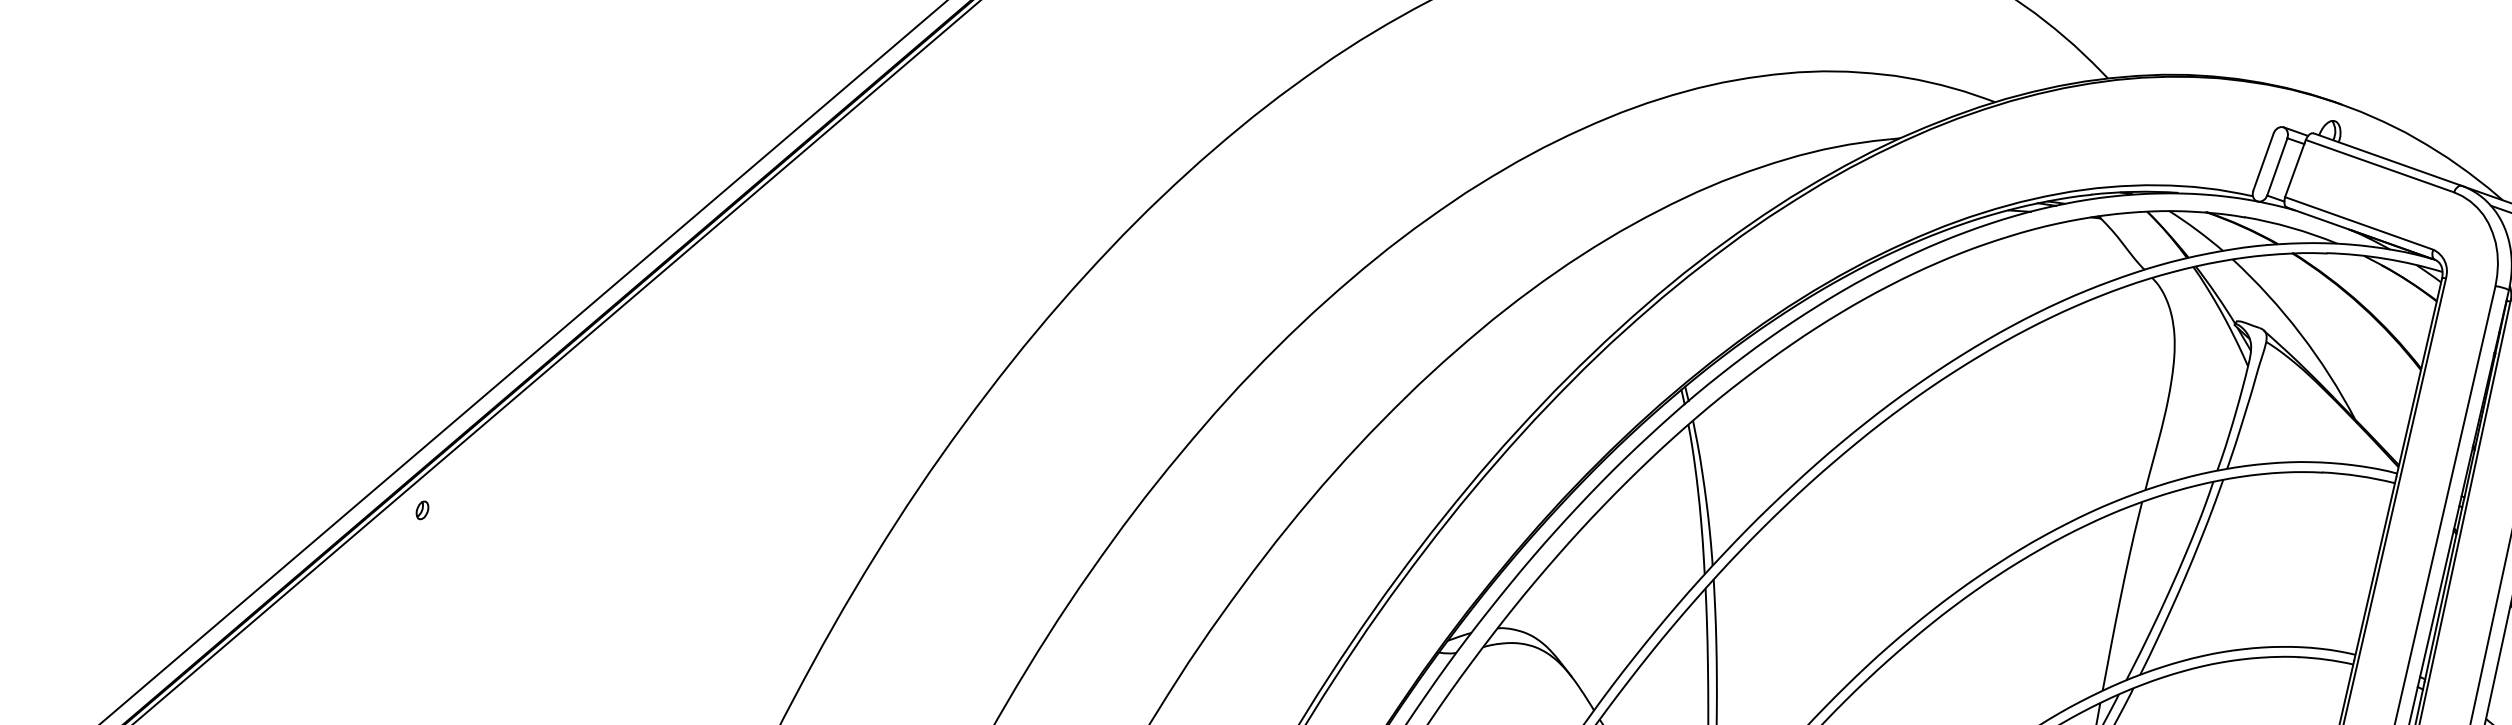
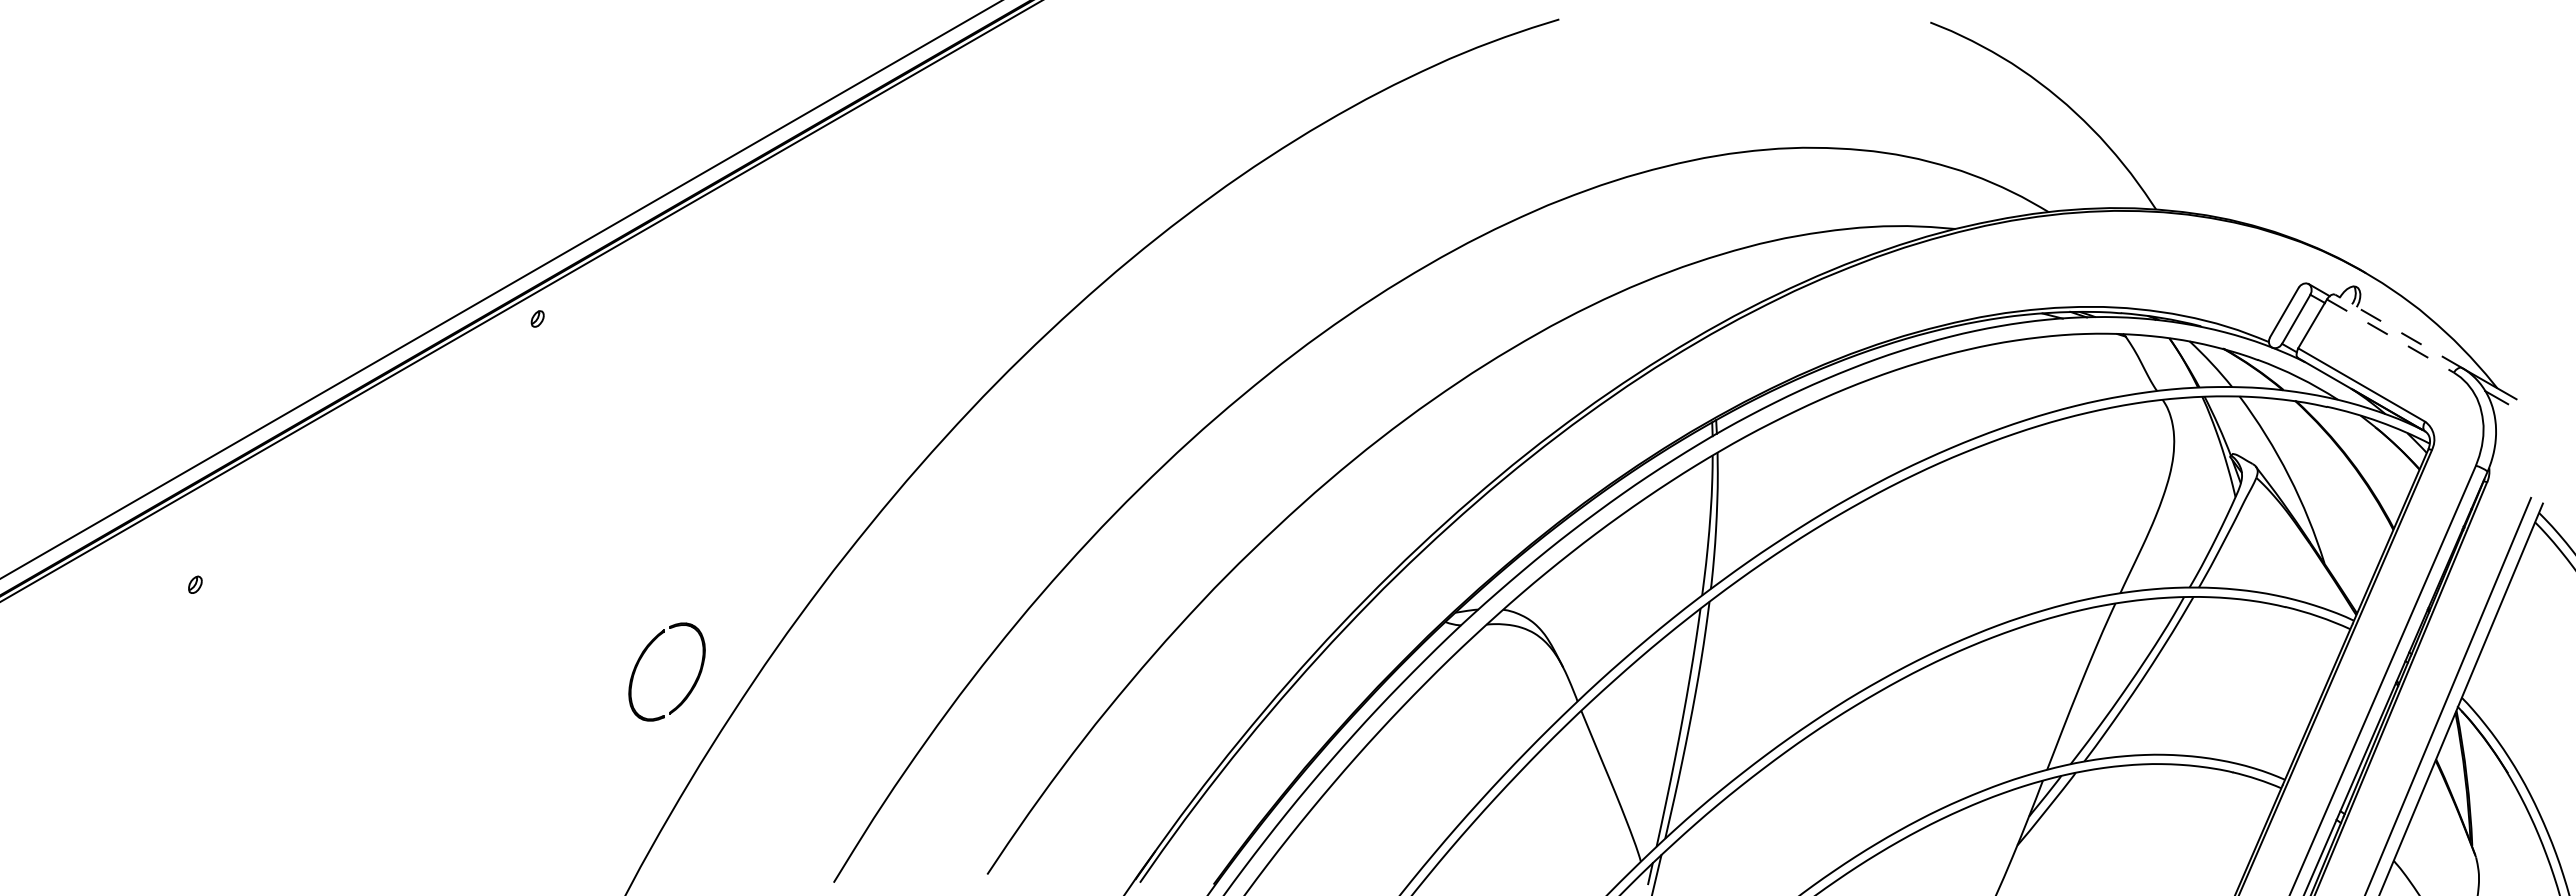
line: (2387, 159) -> (2398, 331), solid -> dashed
line: (2380, 166) -> (2390, 336), solid -> dashed

